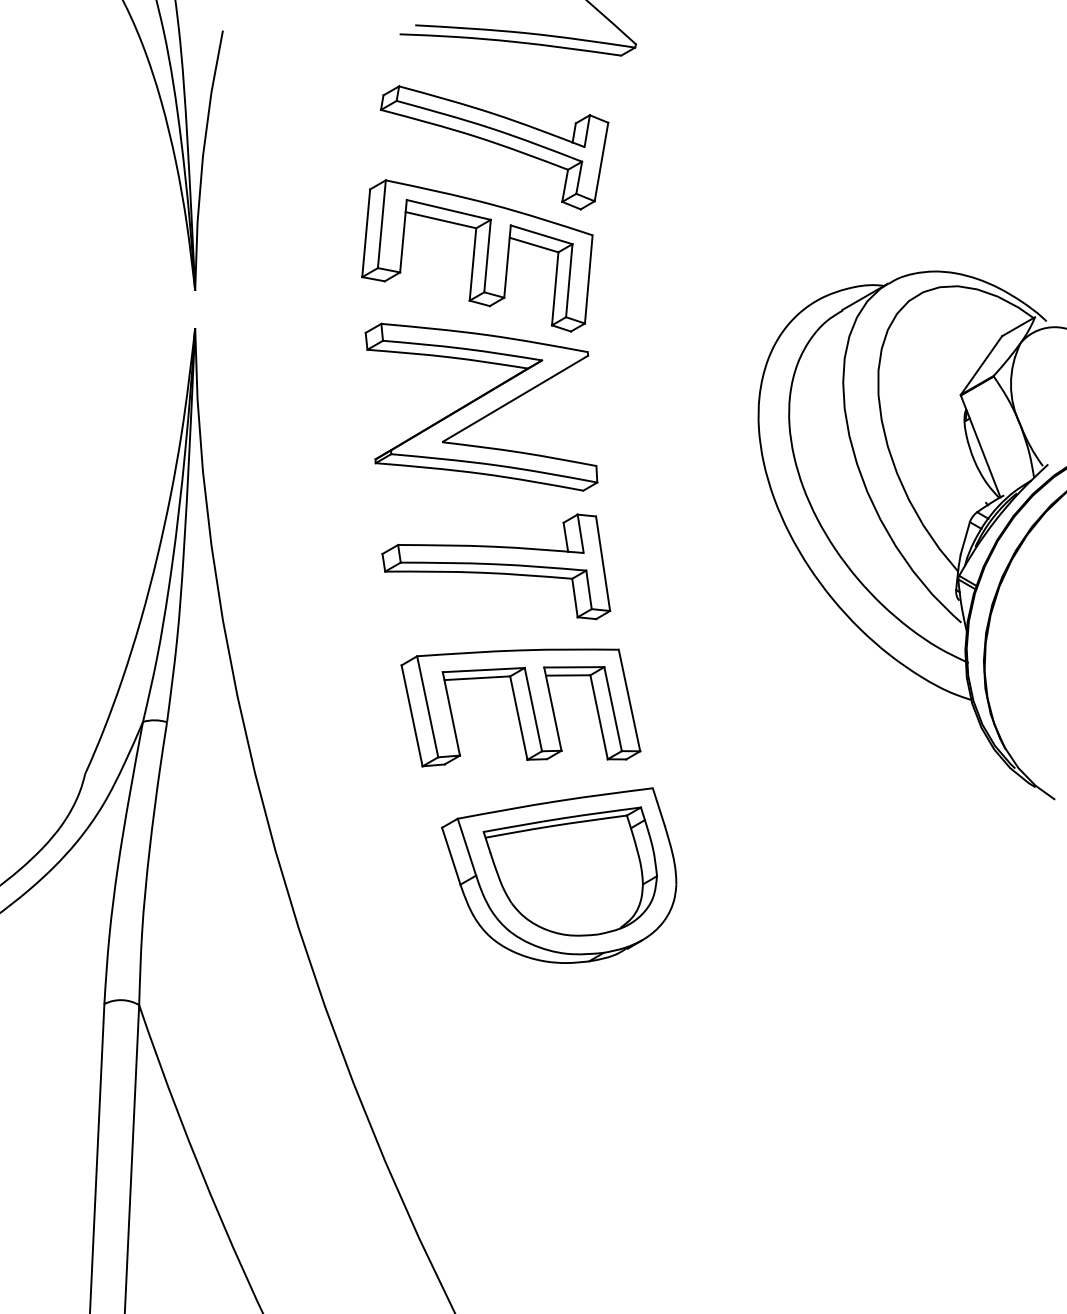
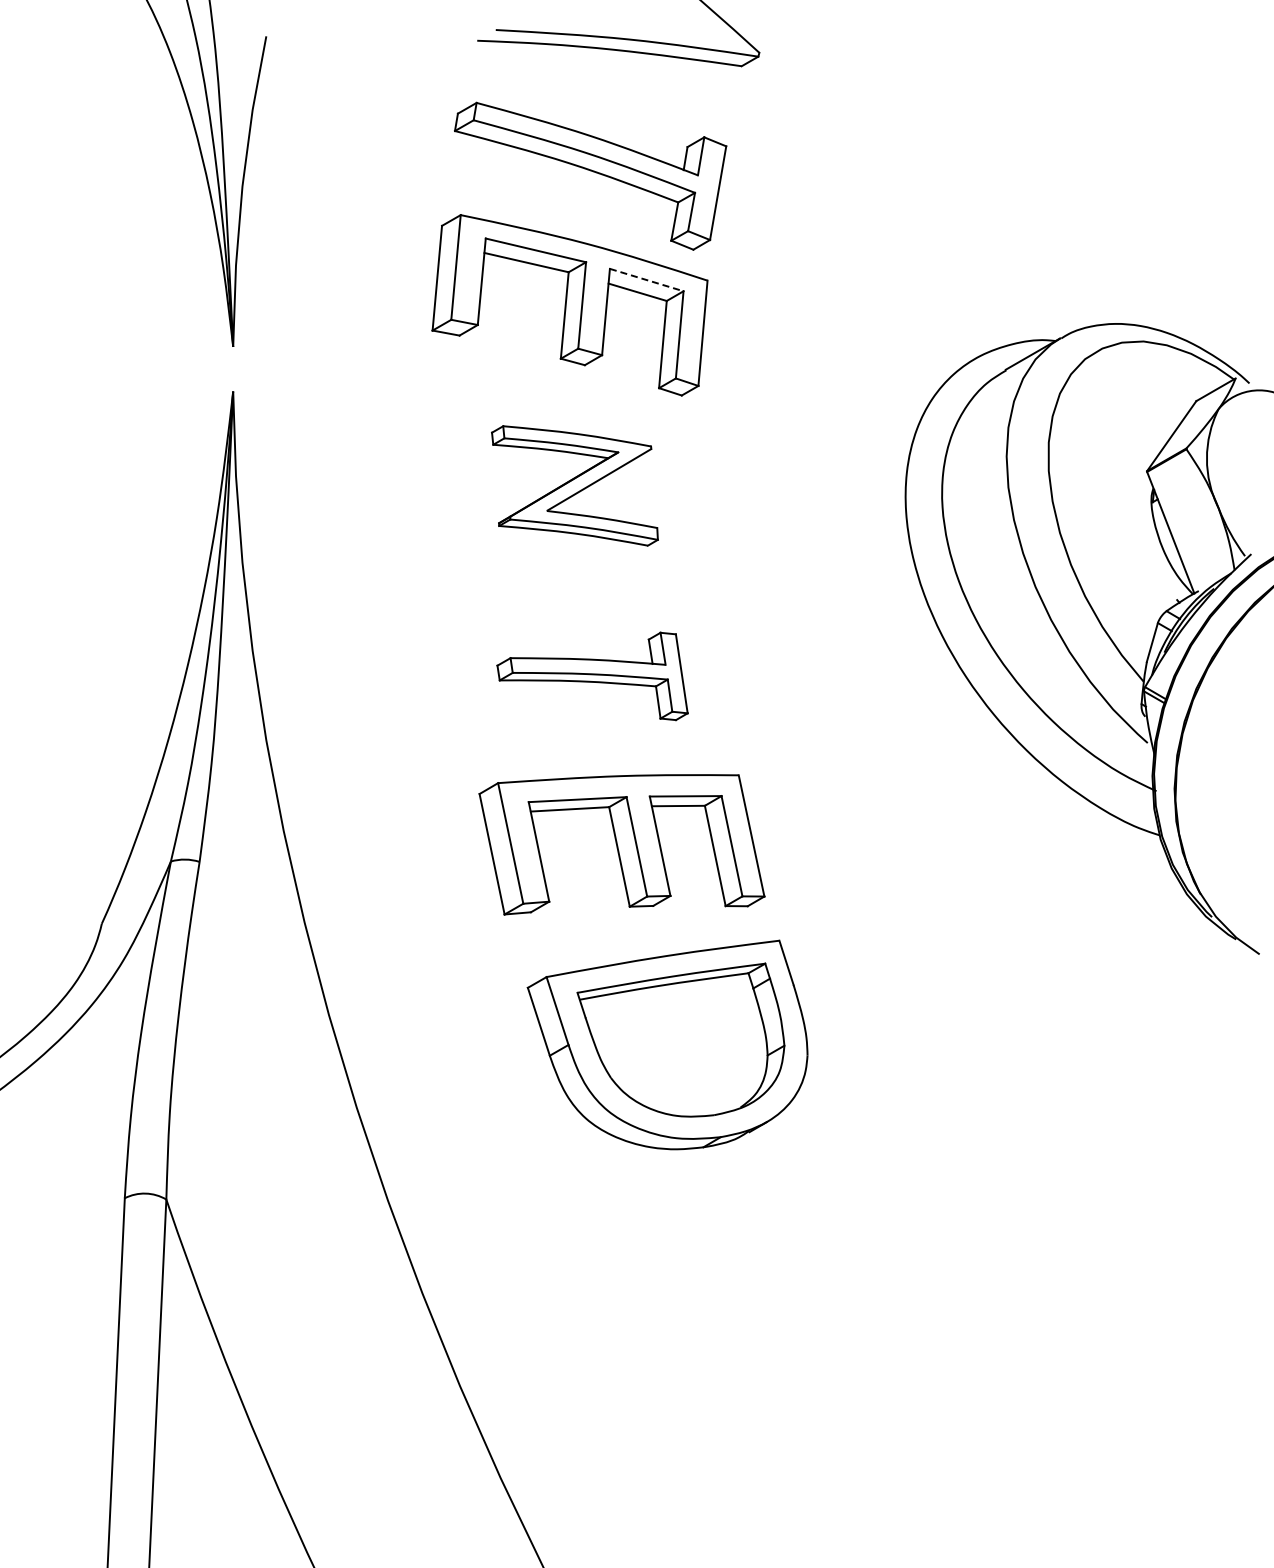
line: (542, 235) -> (647, 280), solid -> dashed
part: (481, 406) -> (574, 485), size x0.6
part: (496, 566) -> (592, 676), size x0.7

